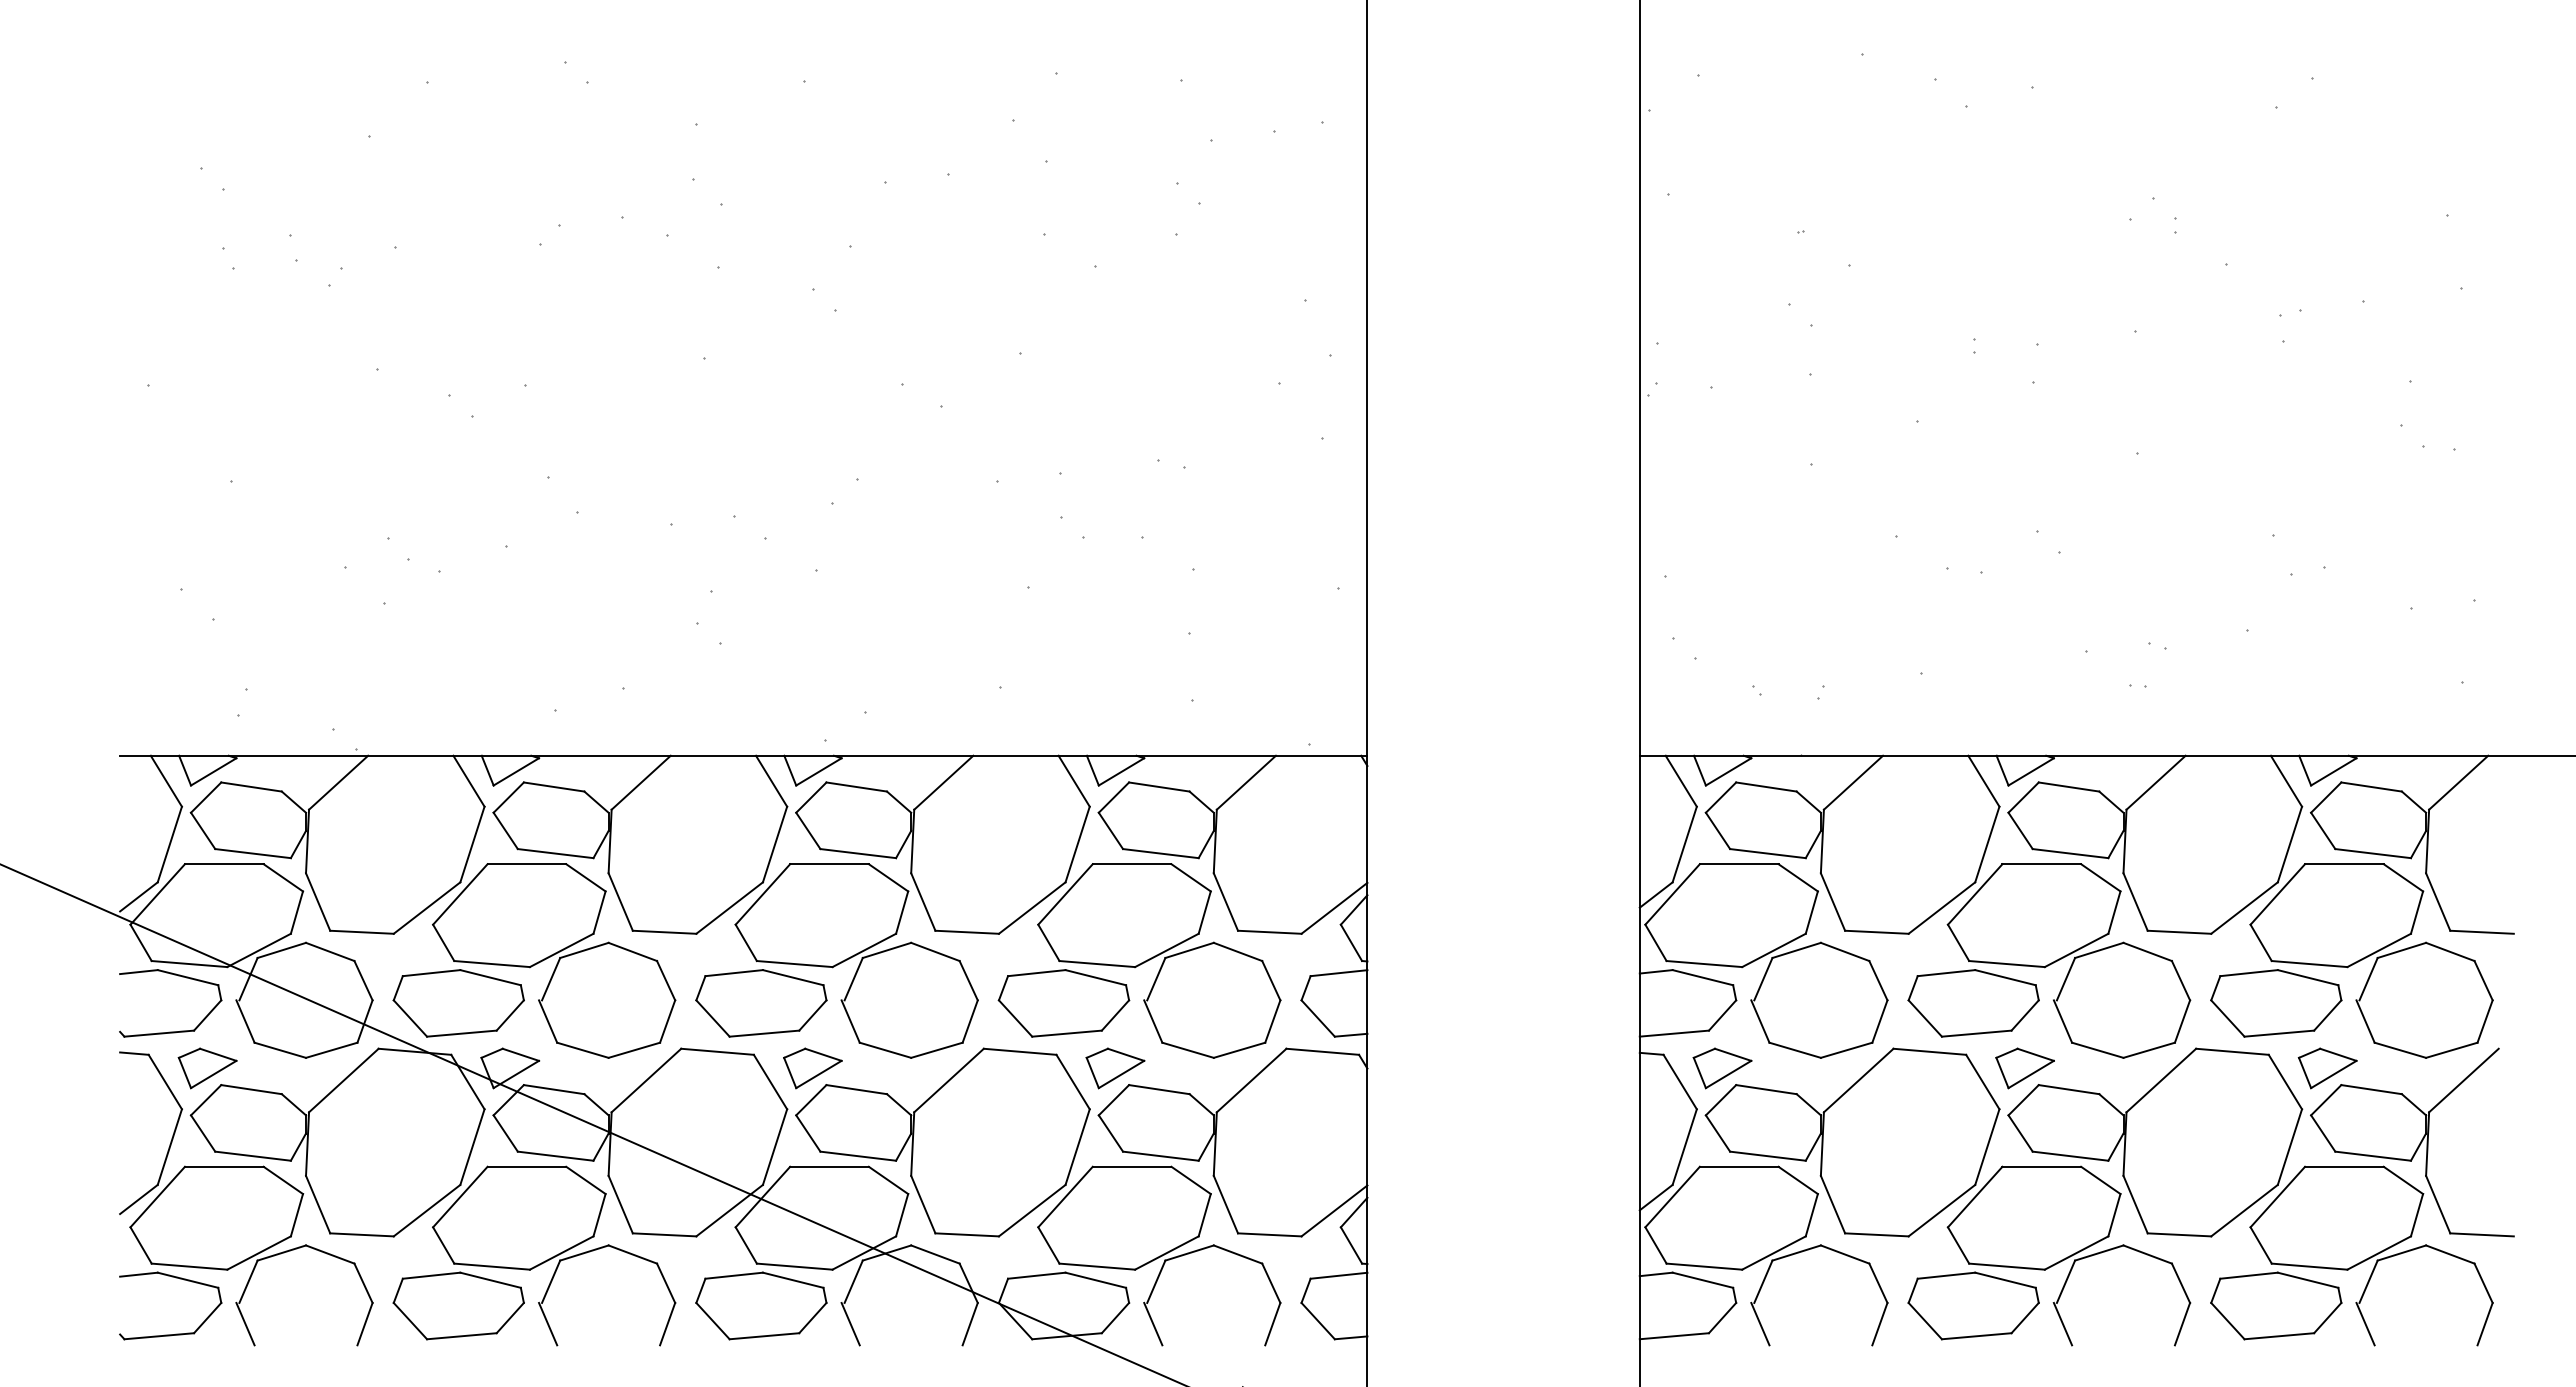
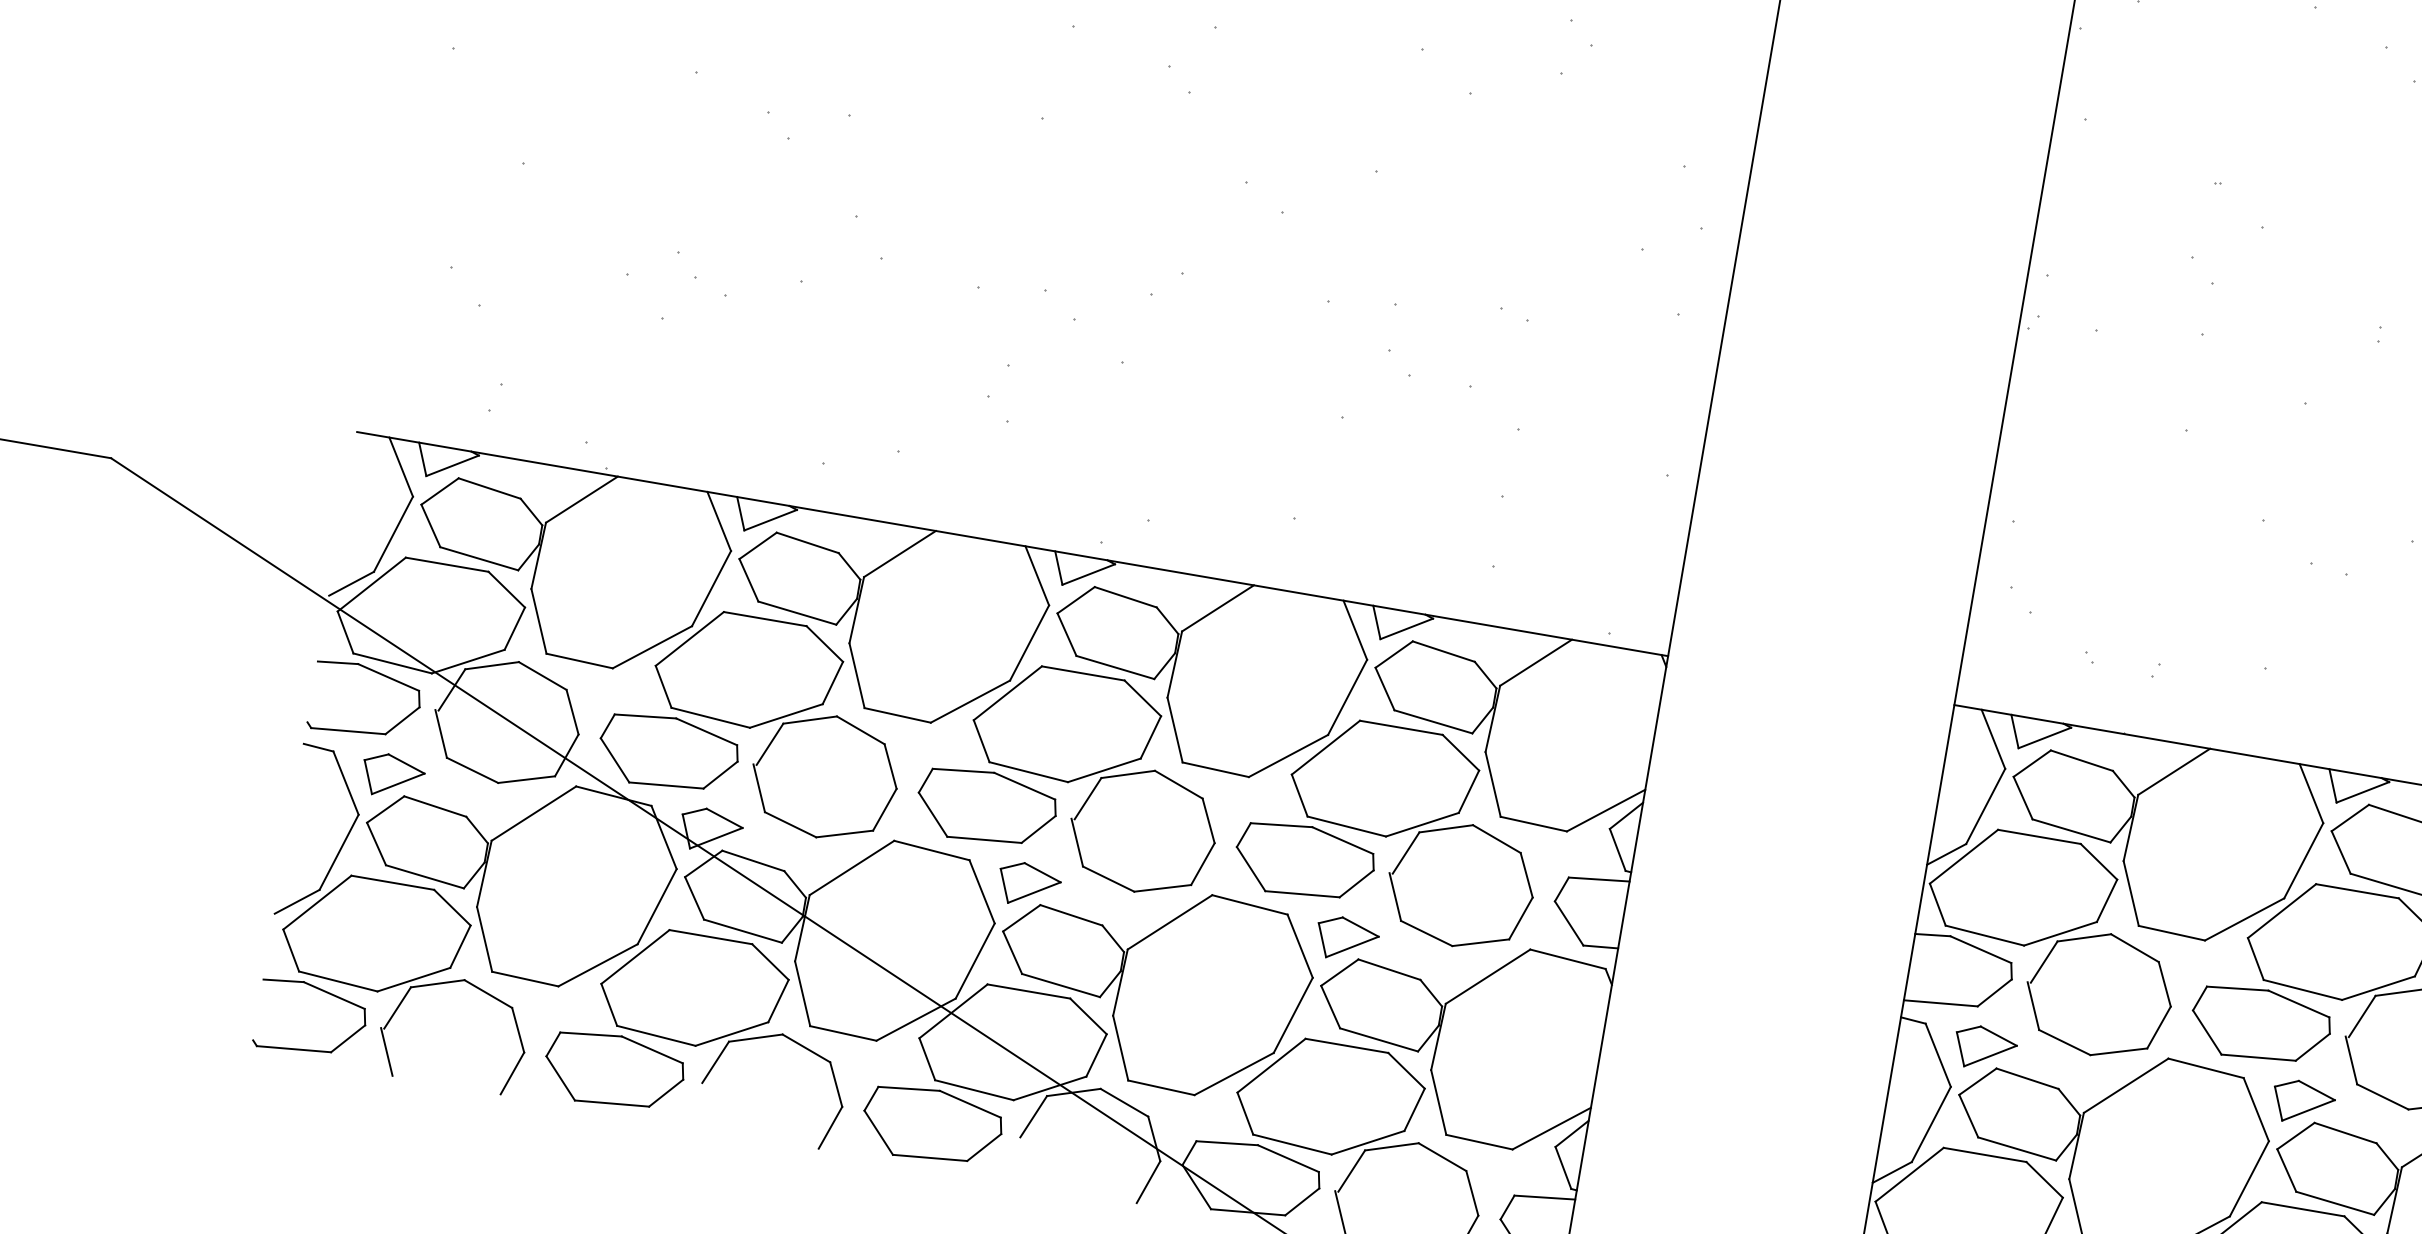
line: (548, 1323) -> (705, 1105), removed
line: (850, 1323) -> (1022, 1159), removed

